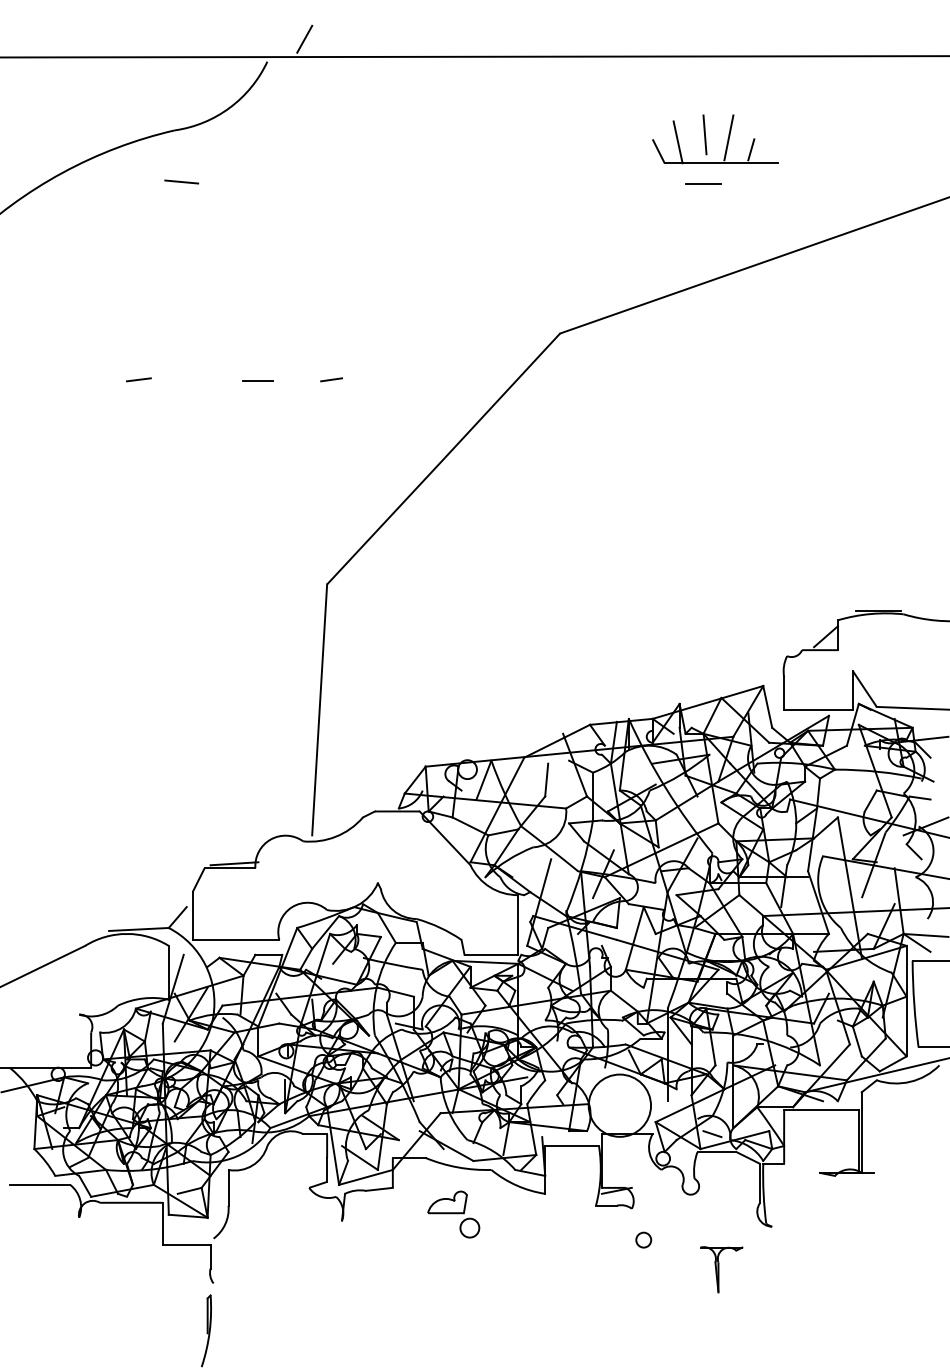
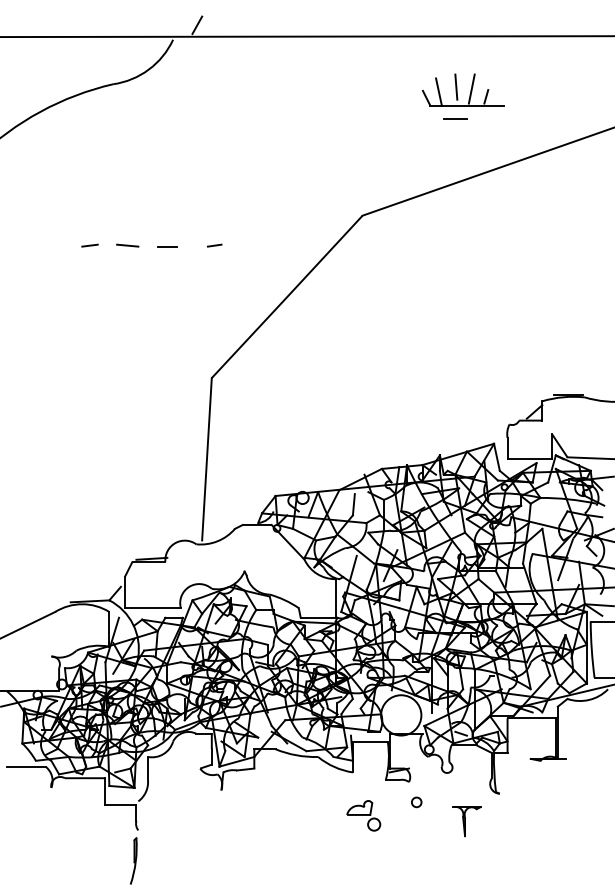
line: (181, 181) -> (127, 245), moved
part: (453, 1214) -> (363, 815), moved

